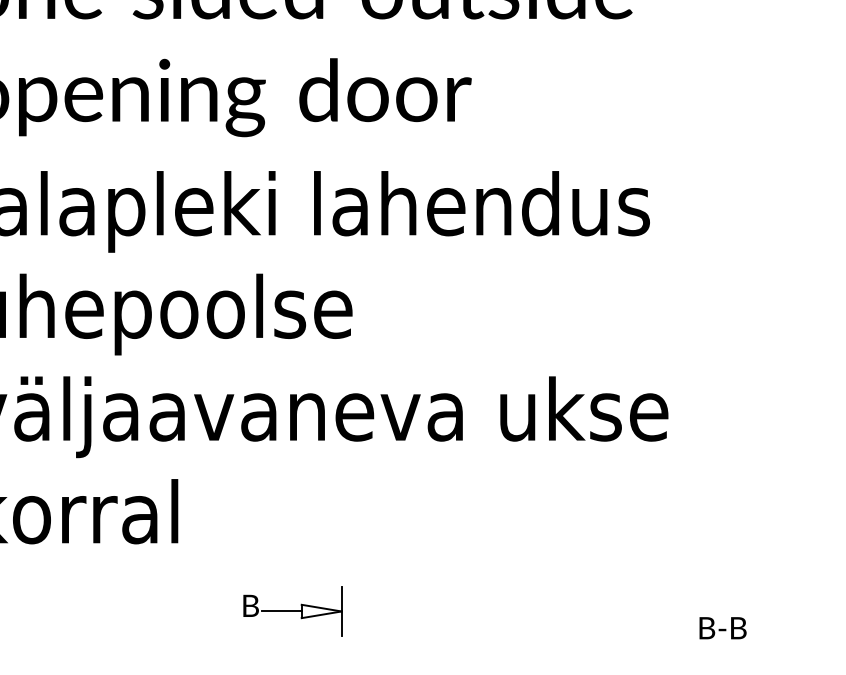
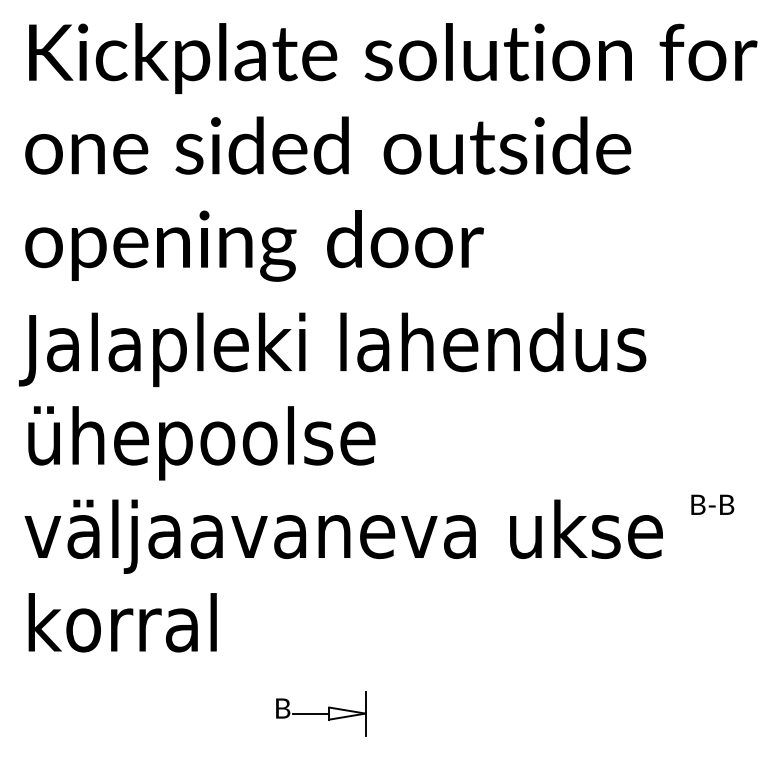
text: (722, 627) -> (712, 504), moved

